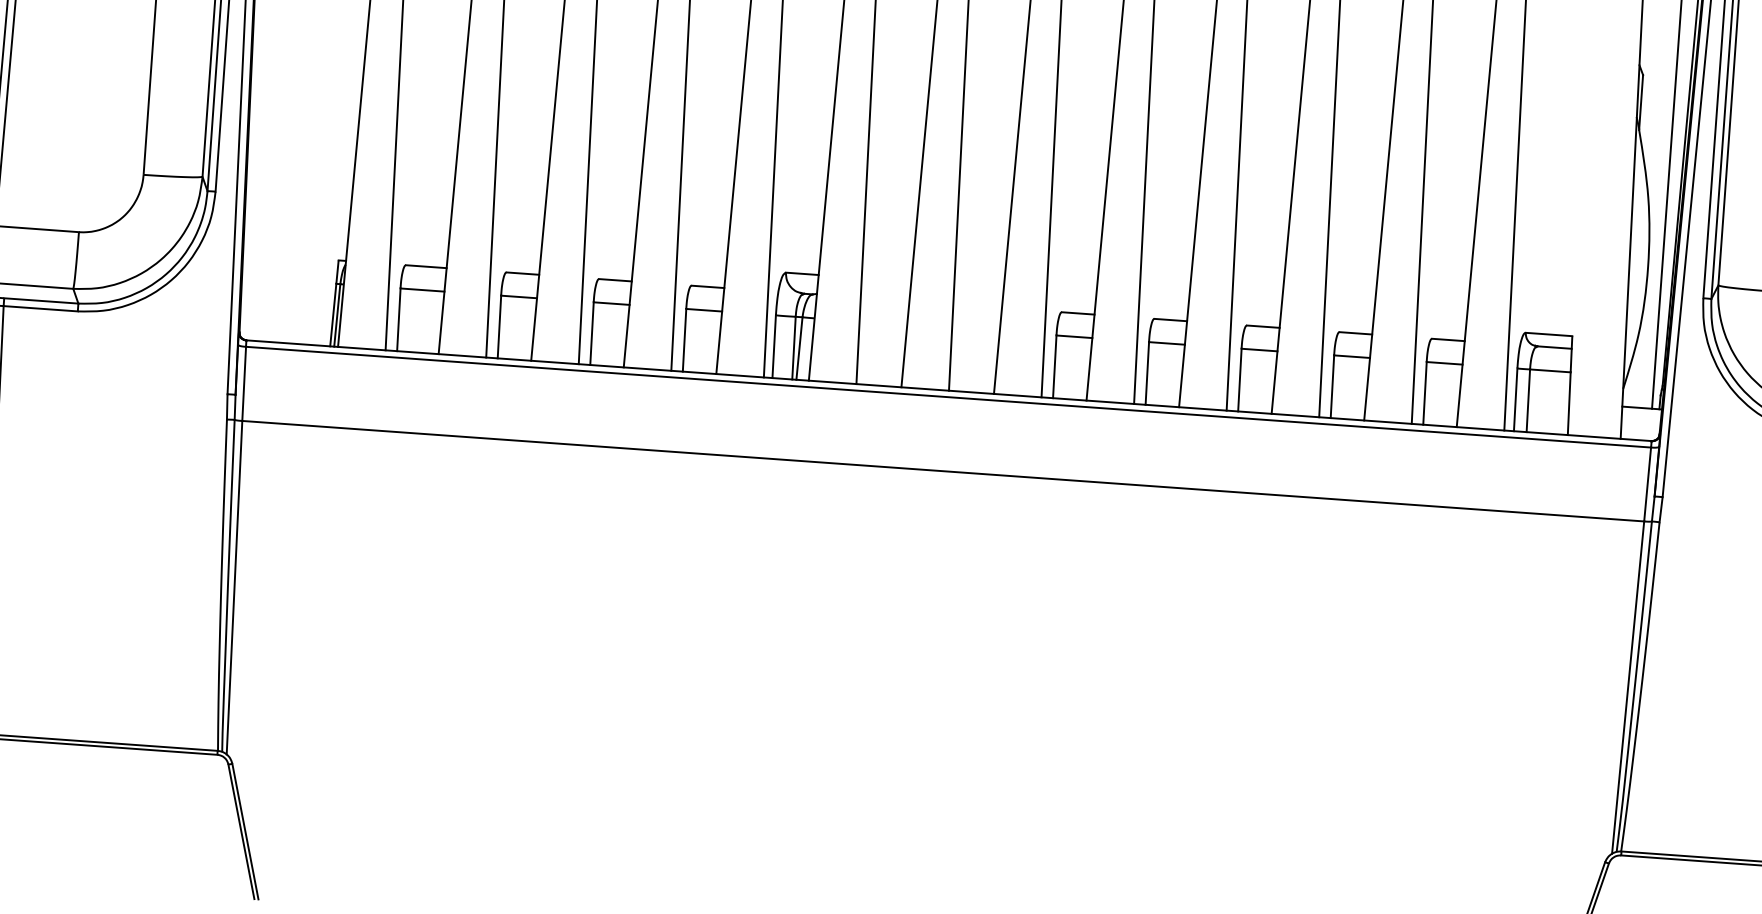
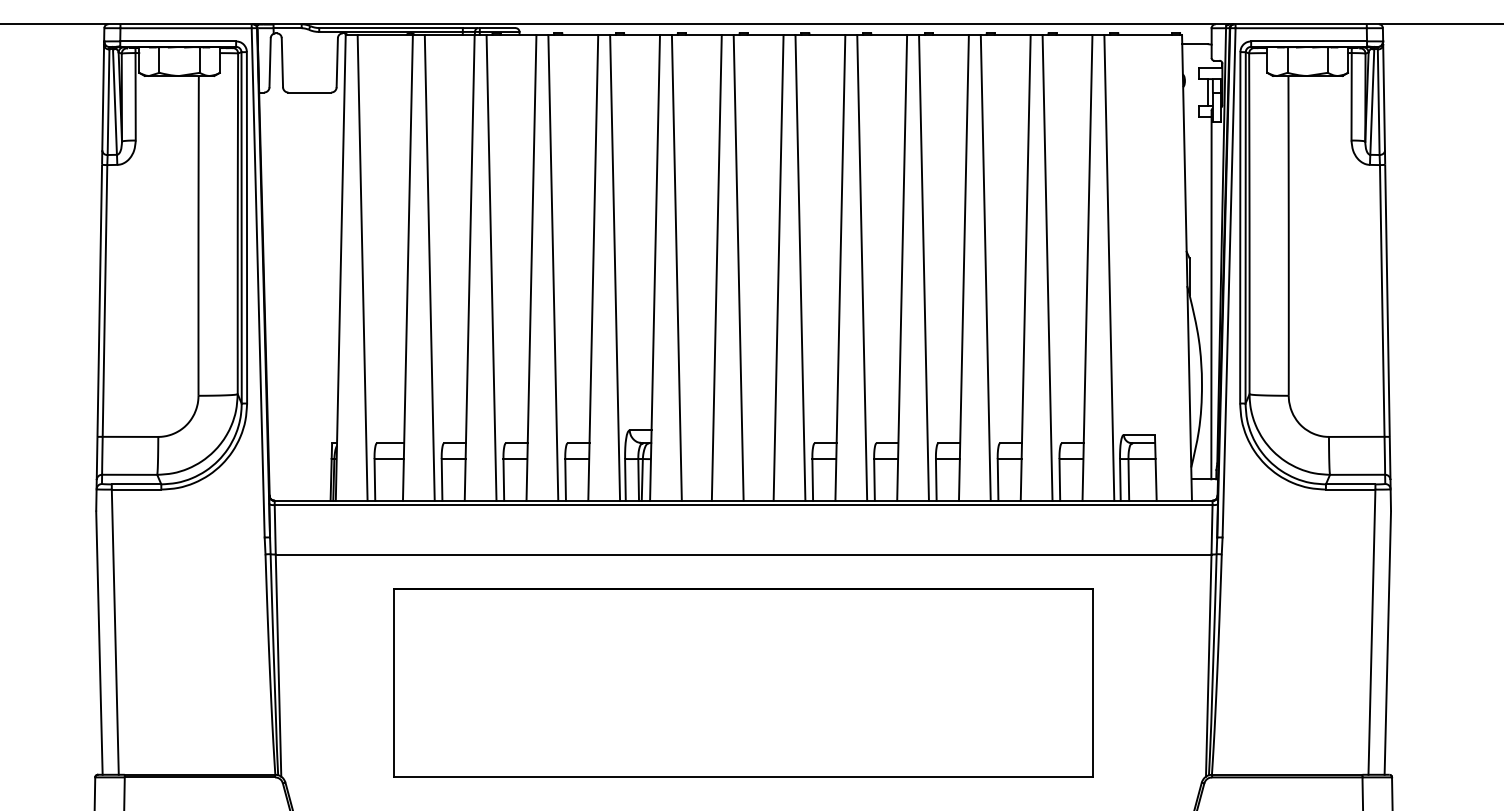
part: (929, 662) -> (743, 682), added

